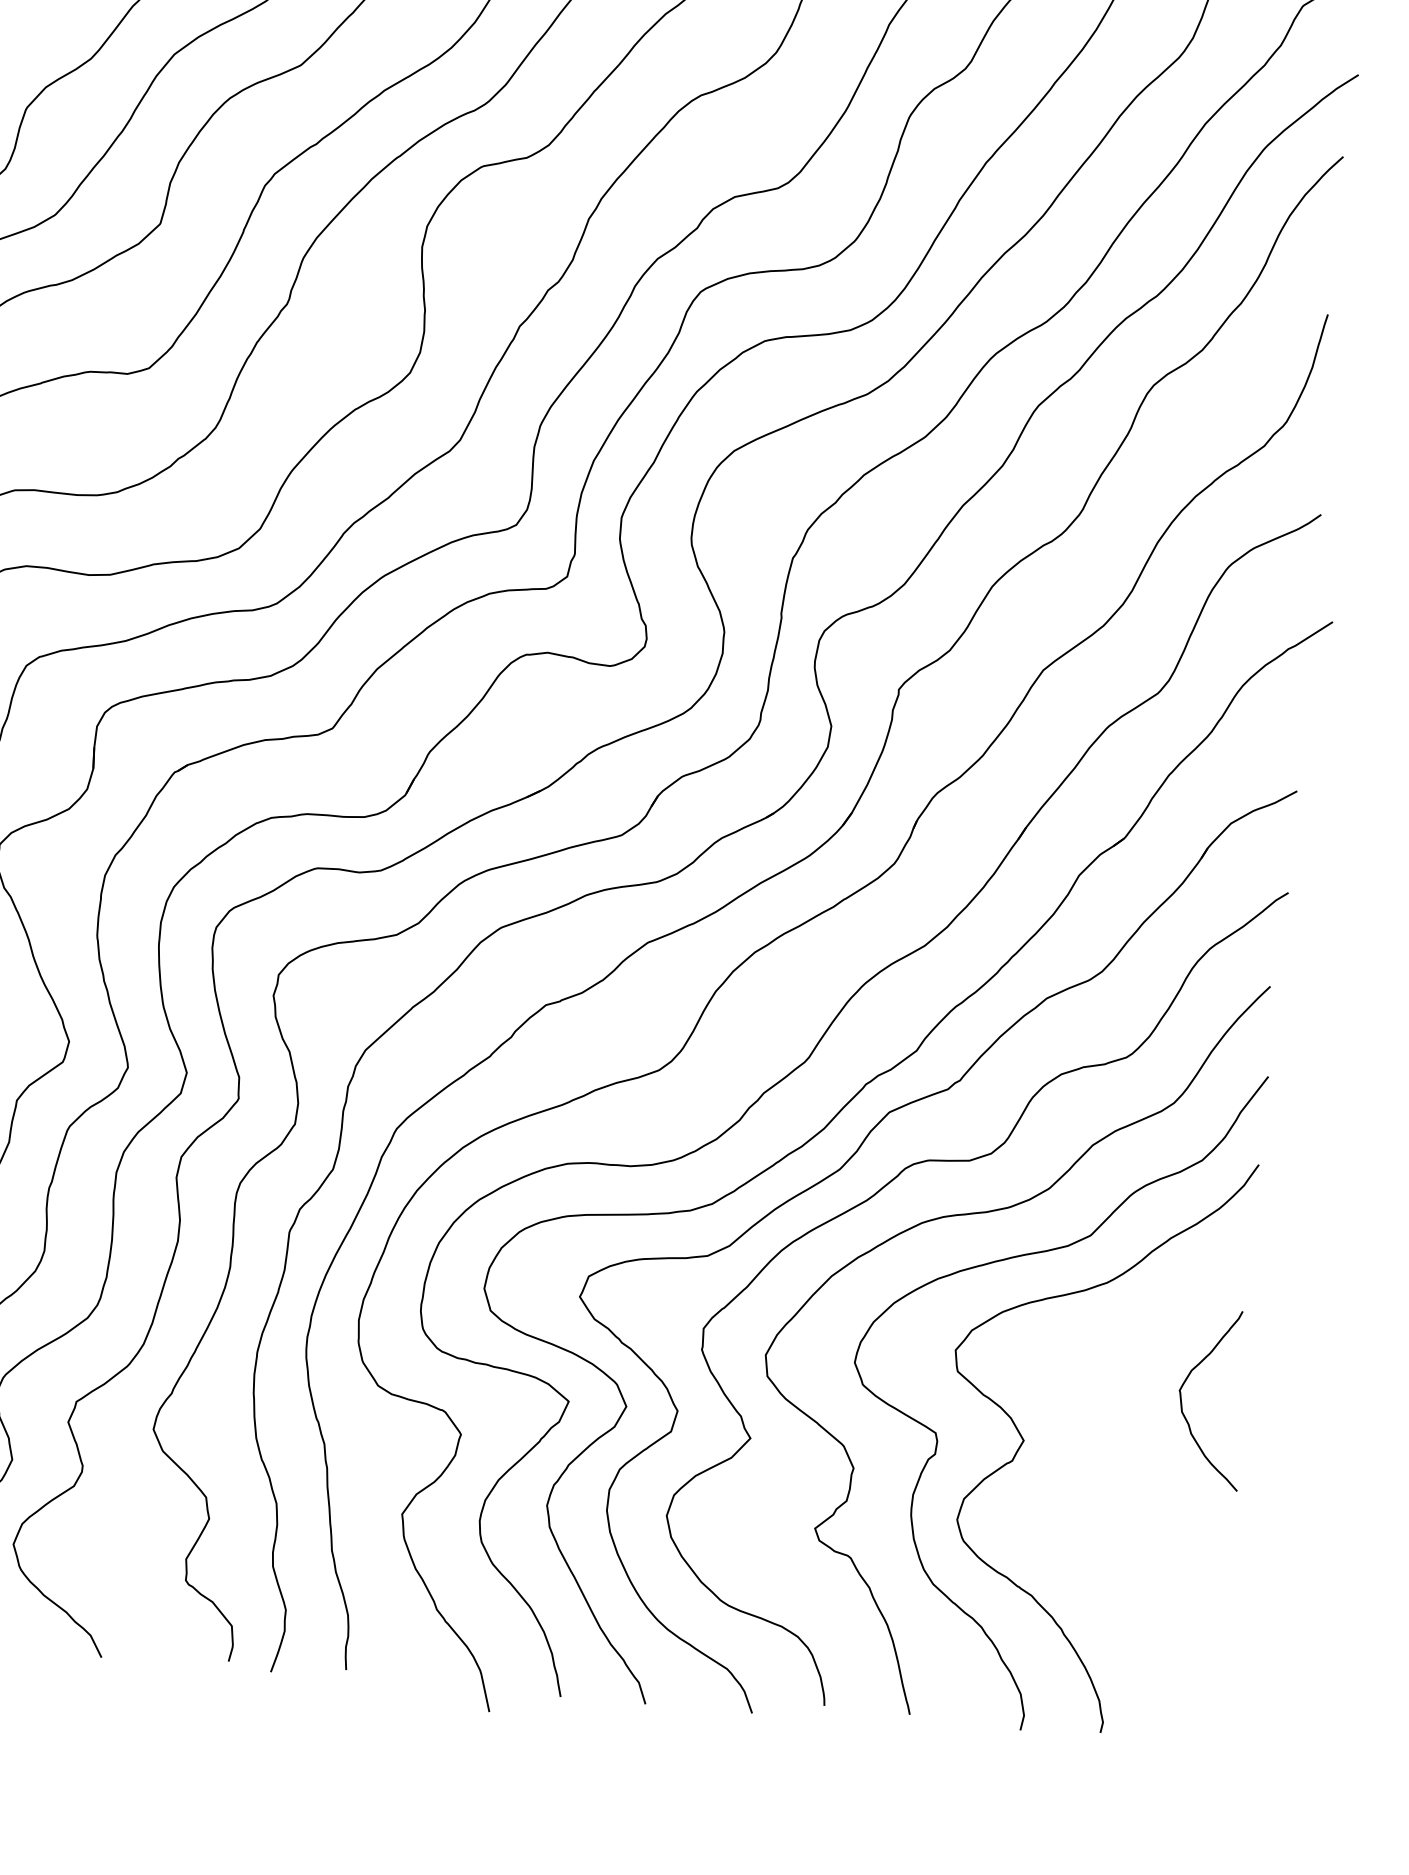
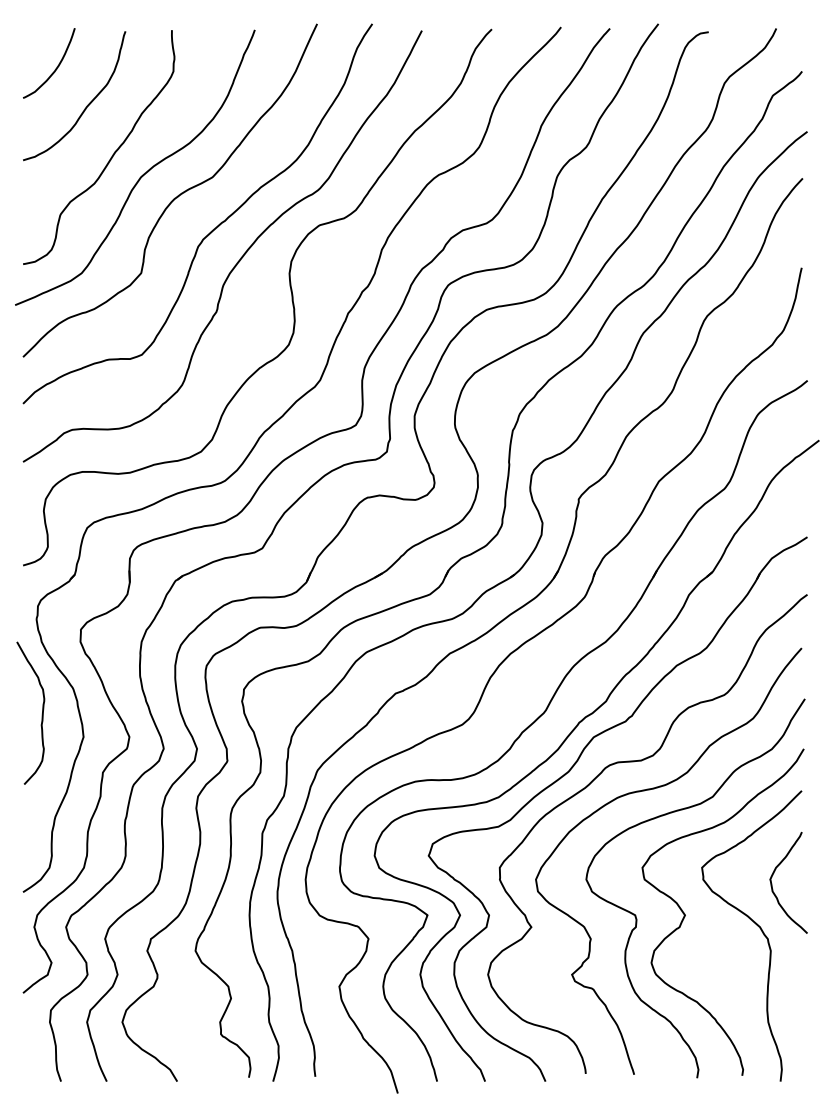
curve: (1154, 1478) -> (760, 930), added

